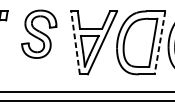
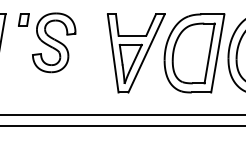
part: (39, 34) -> (54, 42), moved
line: (75, 42) -> (113, 53), dashed -> solid
line: (159, 42) -> (217, 53), dashed -> solid

